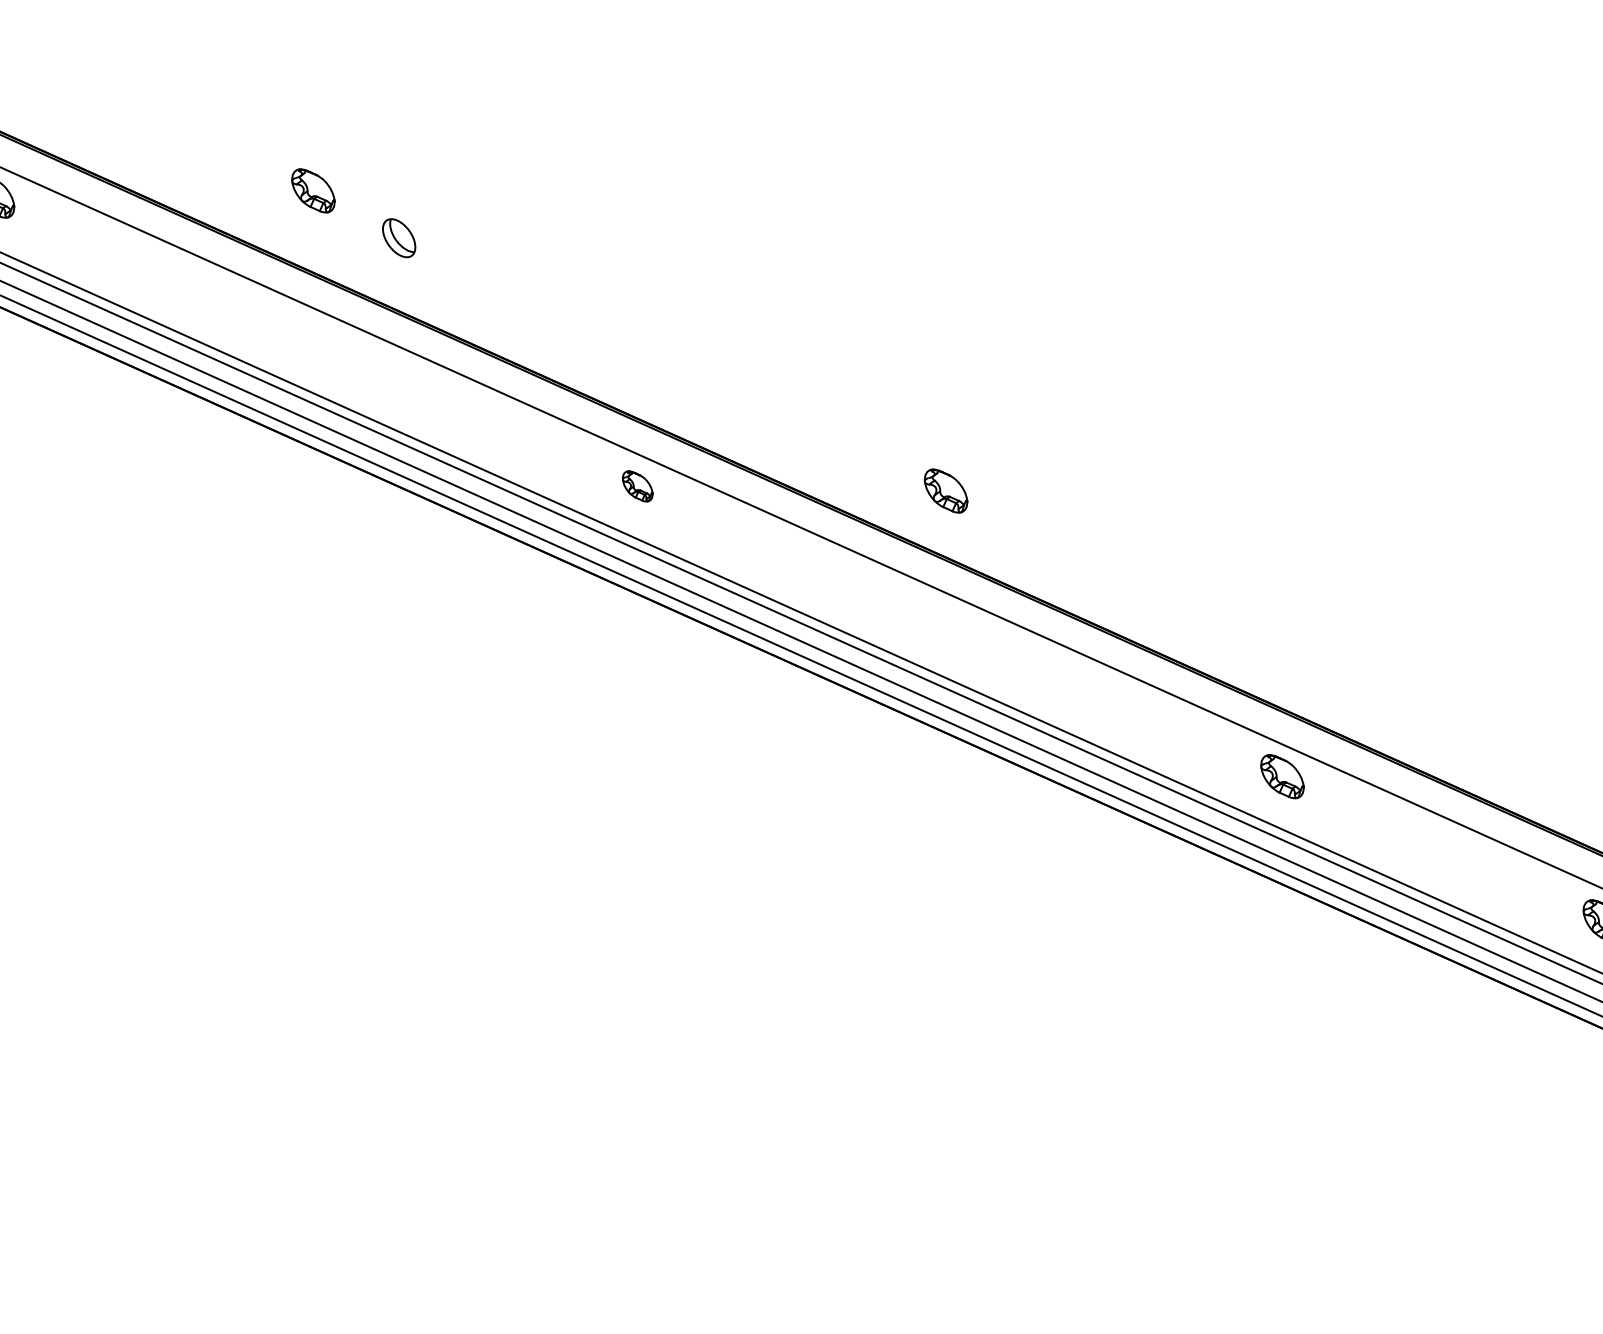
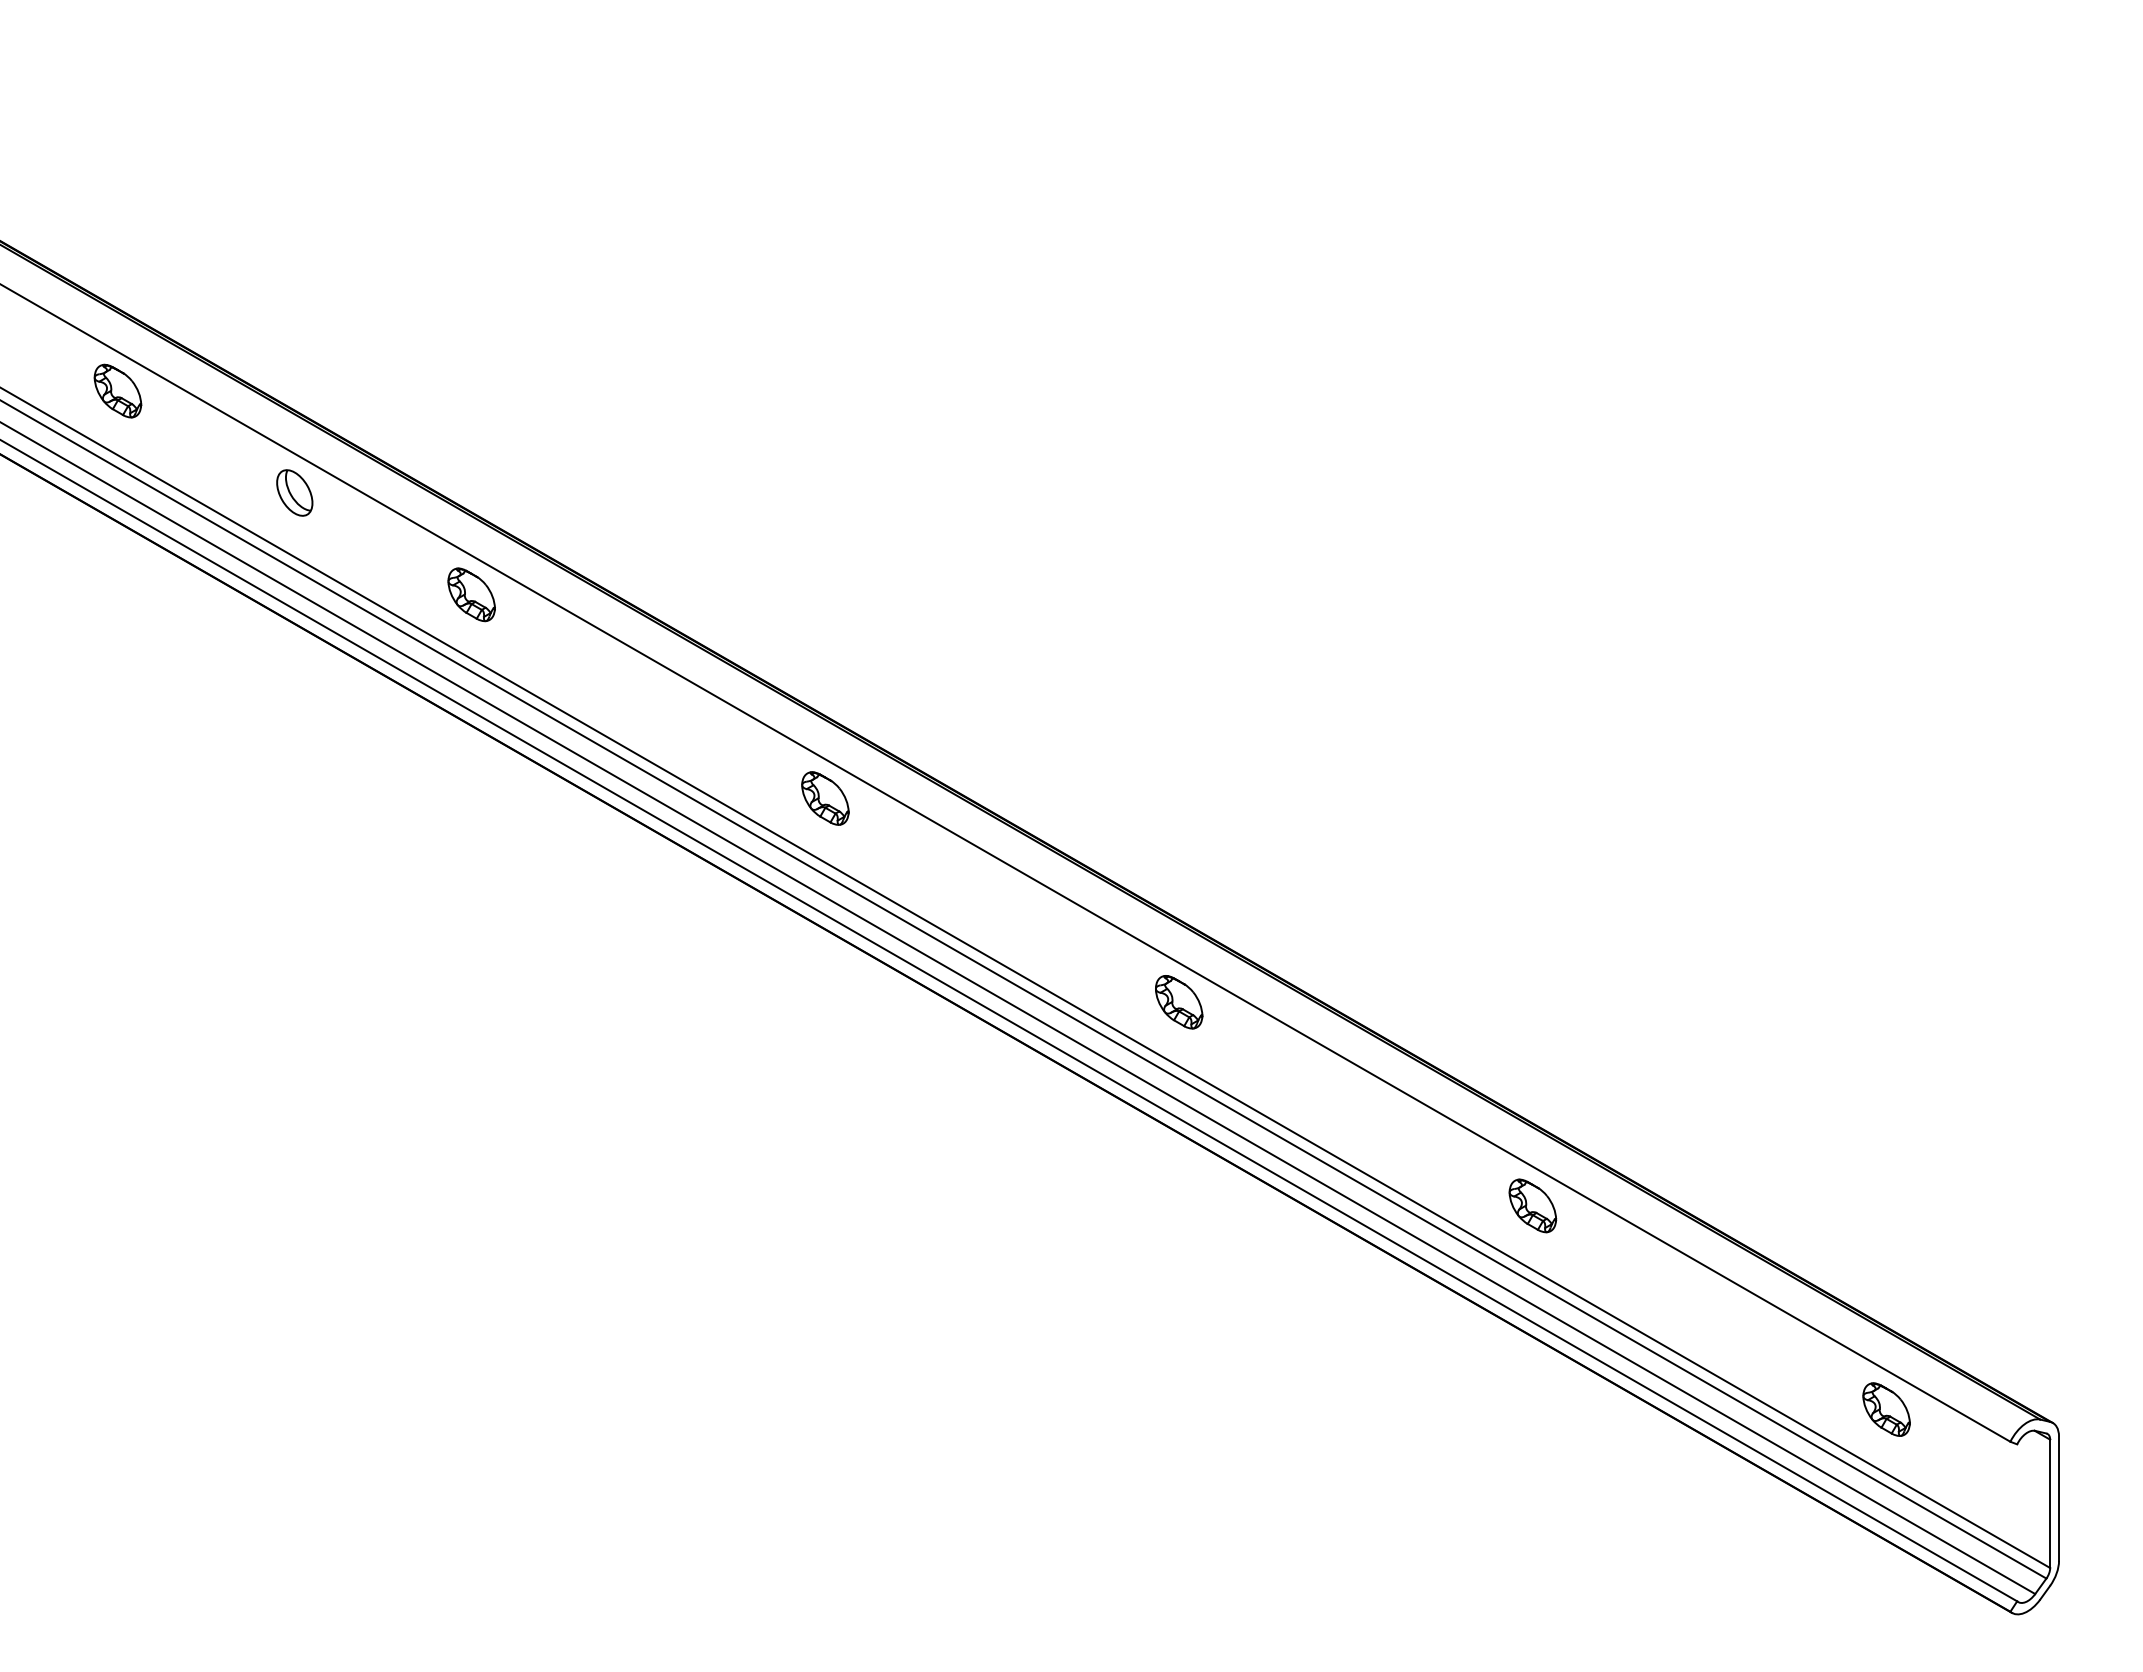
part: (313, 190) -> (471, 594), moved
part: (398, 237) -> (294, 492), moved
part: (637, 486) -> (825, 798), size x1.43
part: (946, 491) -> (1179, 1002), moved

